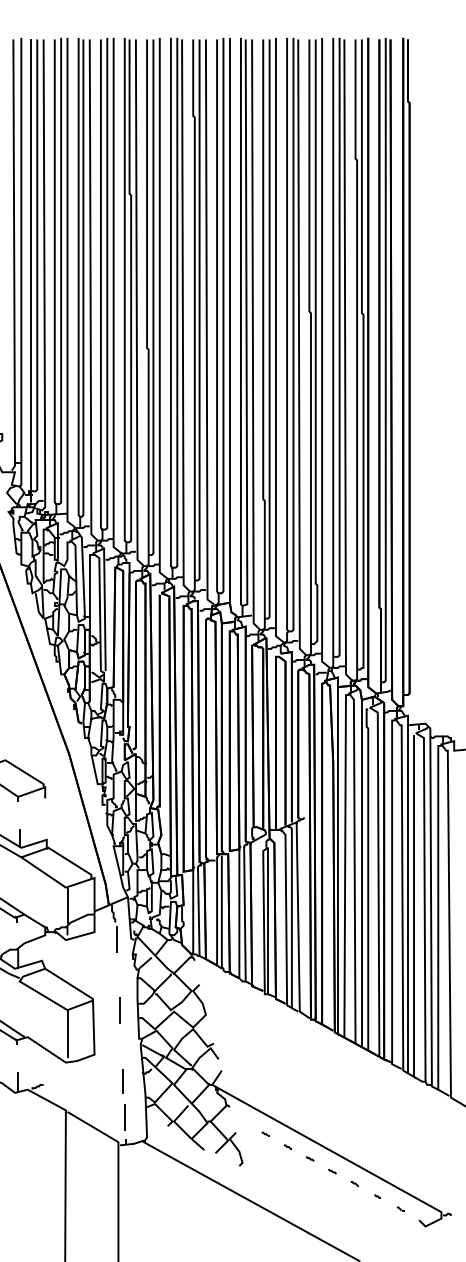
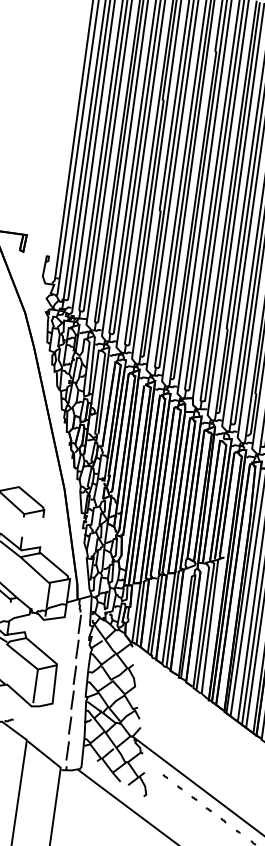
line: (117, 974) -> (76, 649), added
line: (121, 1045) -> (72, 699), added

